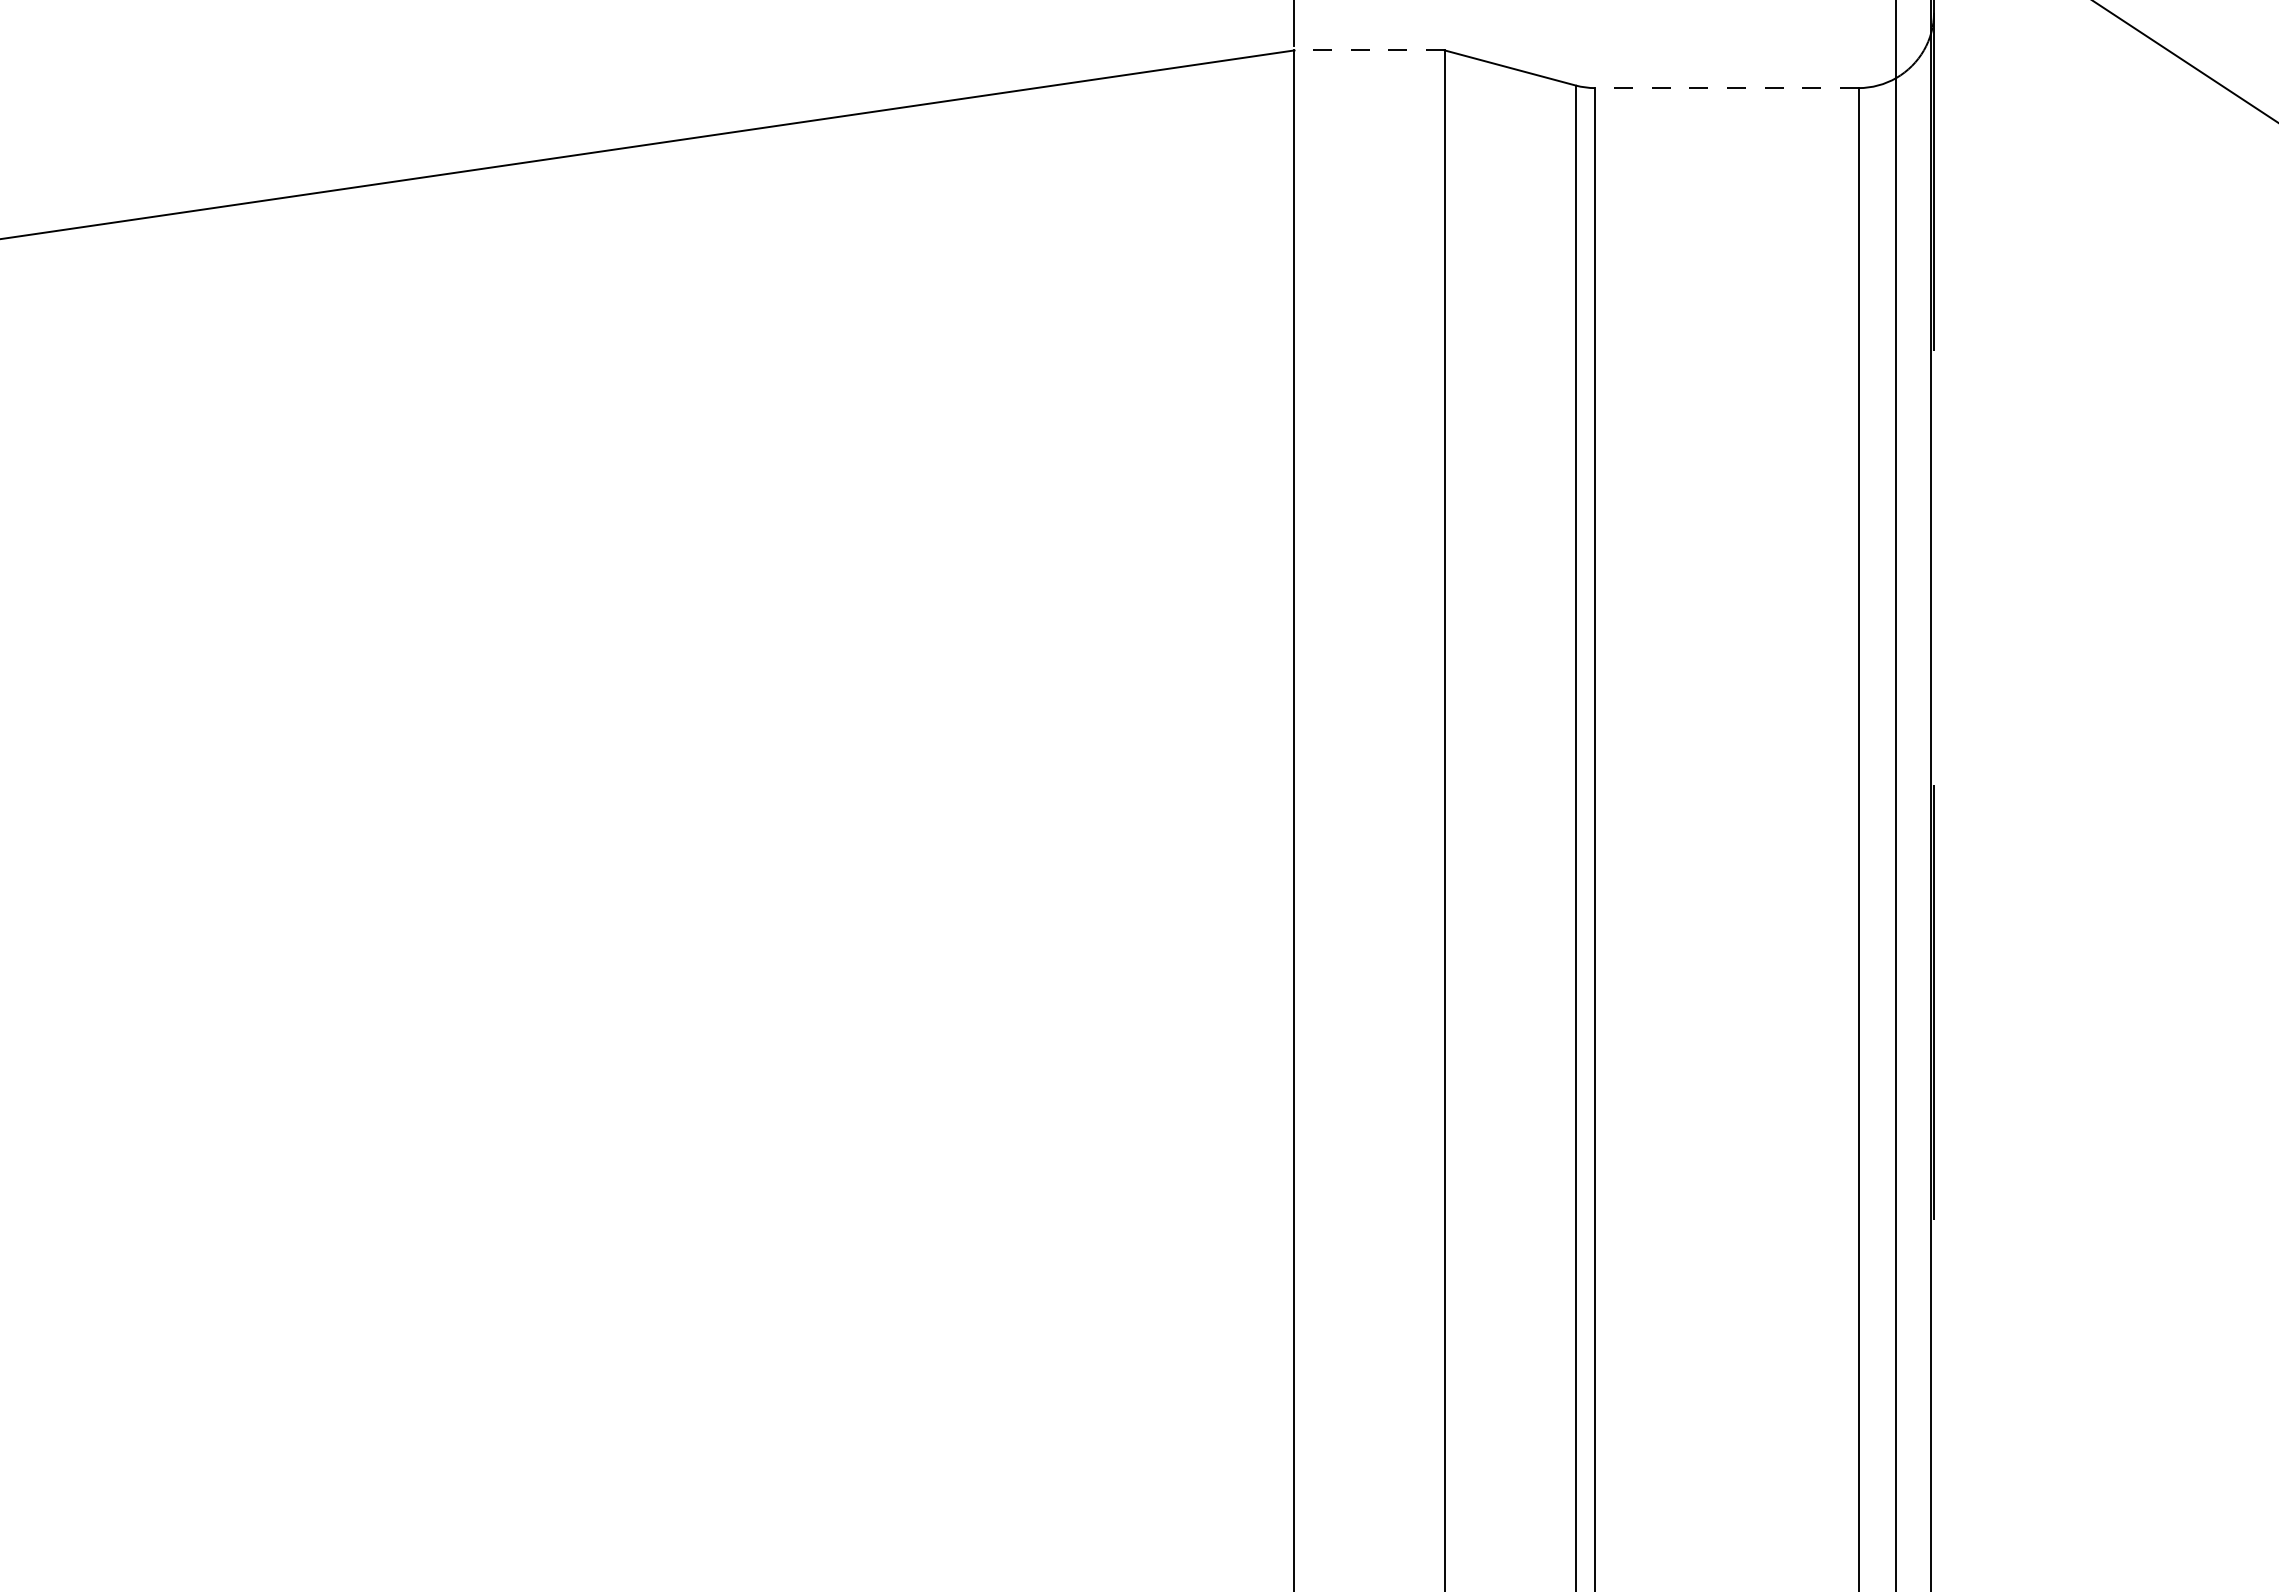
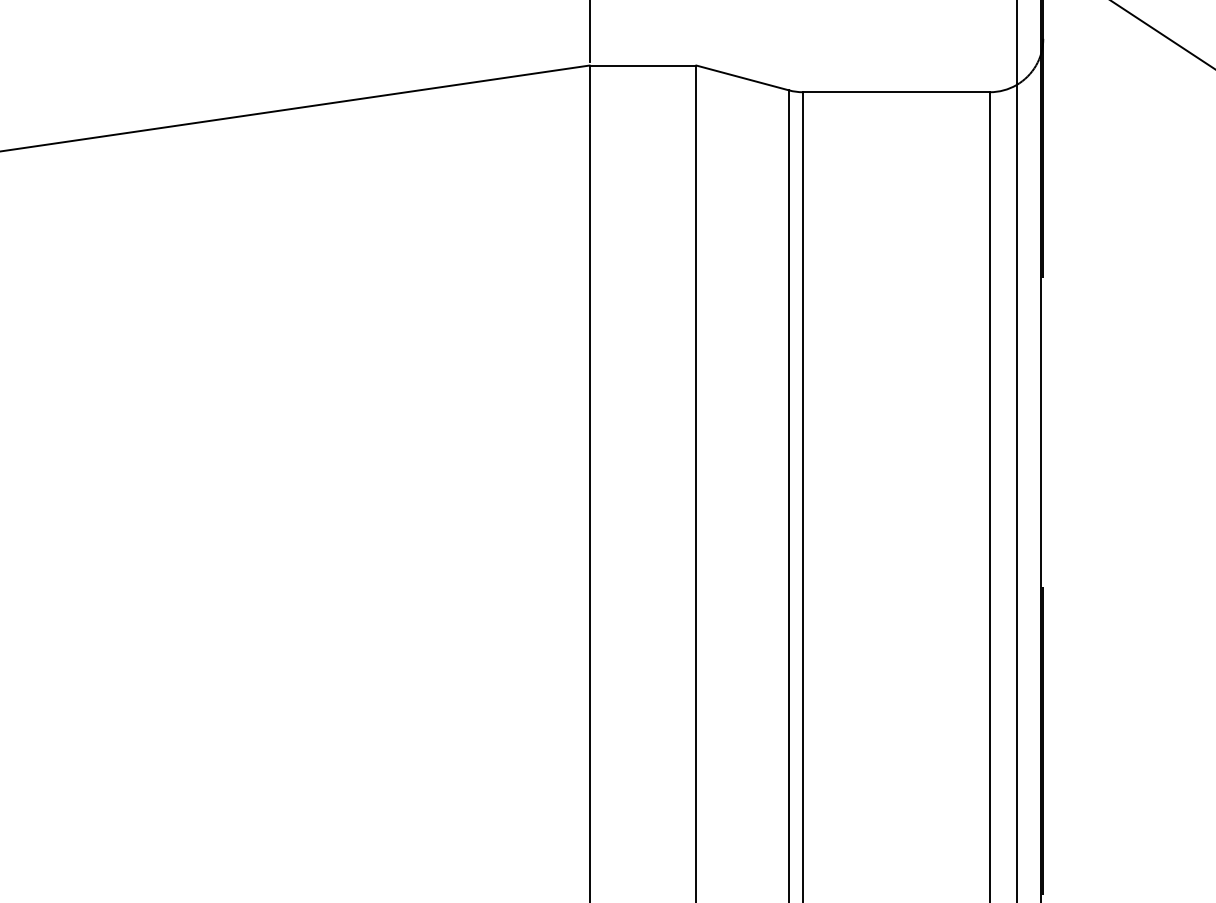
line: (1369, 50) -> (642, 65), dashed -> solid
line: (1726, 88) -> (896, 92), dashed -> solid

